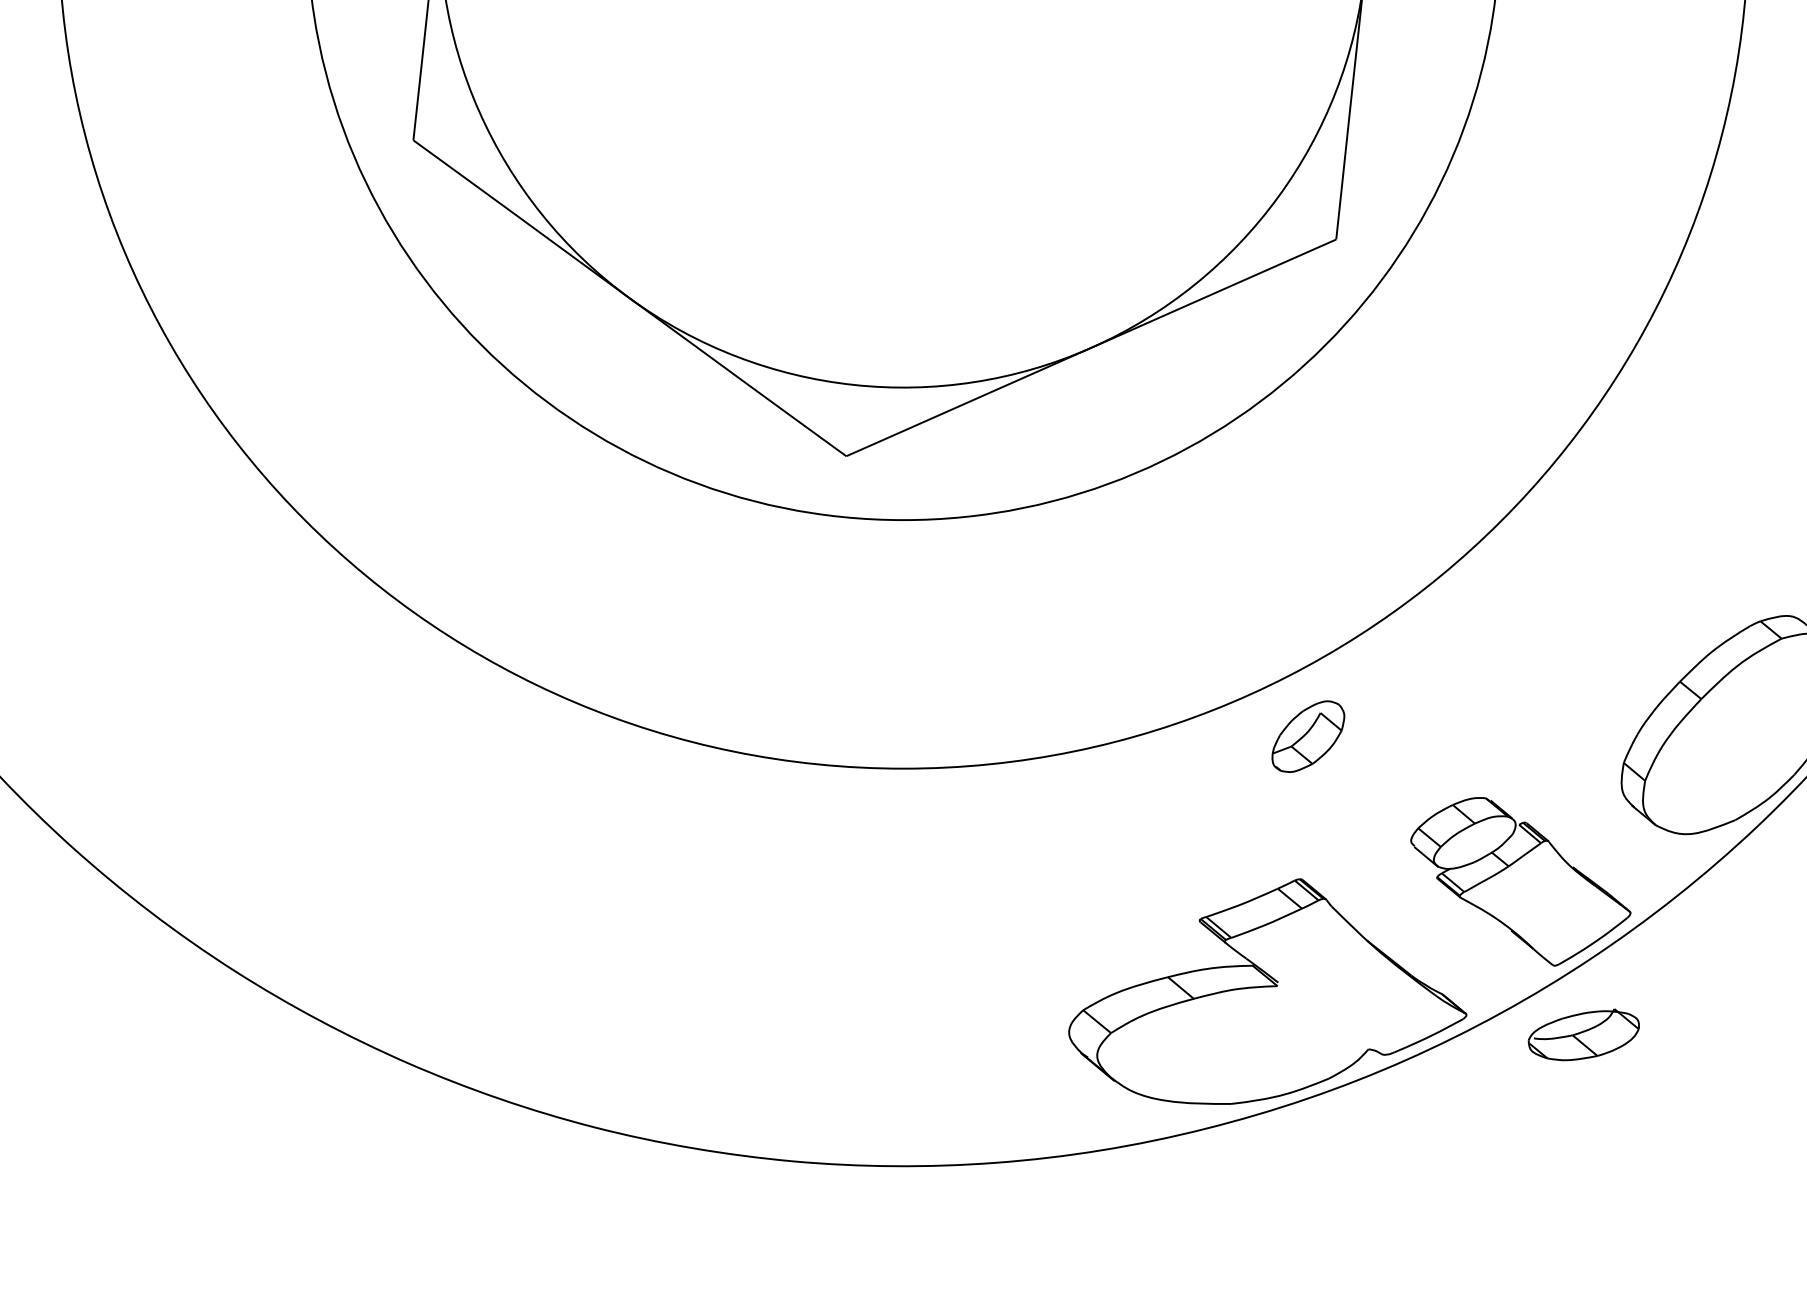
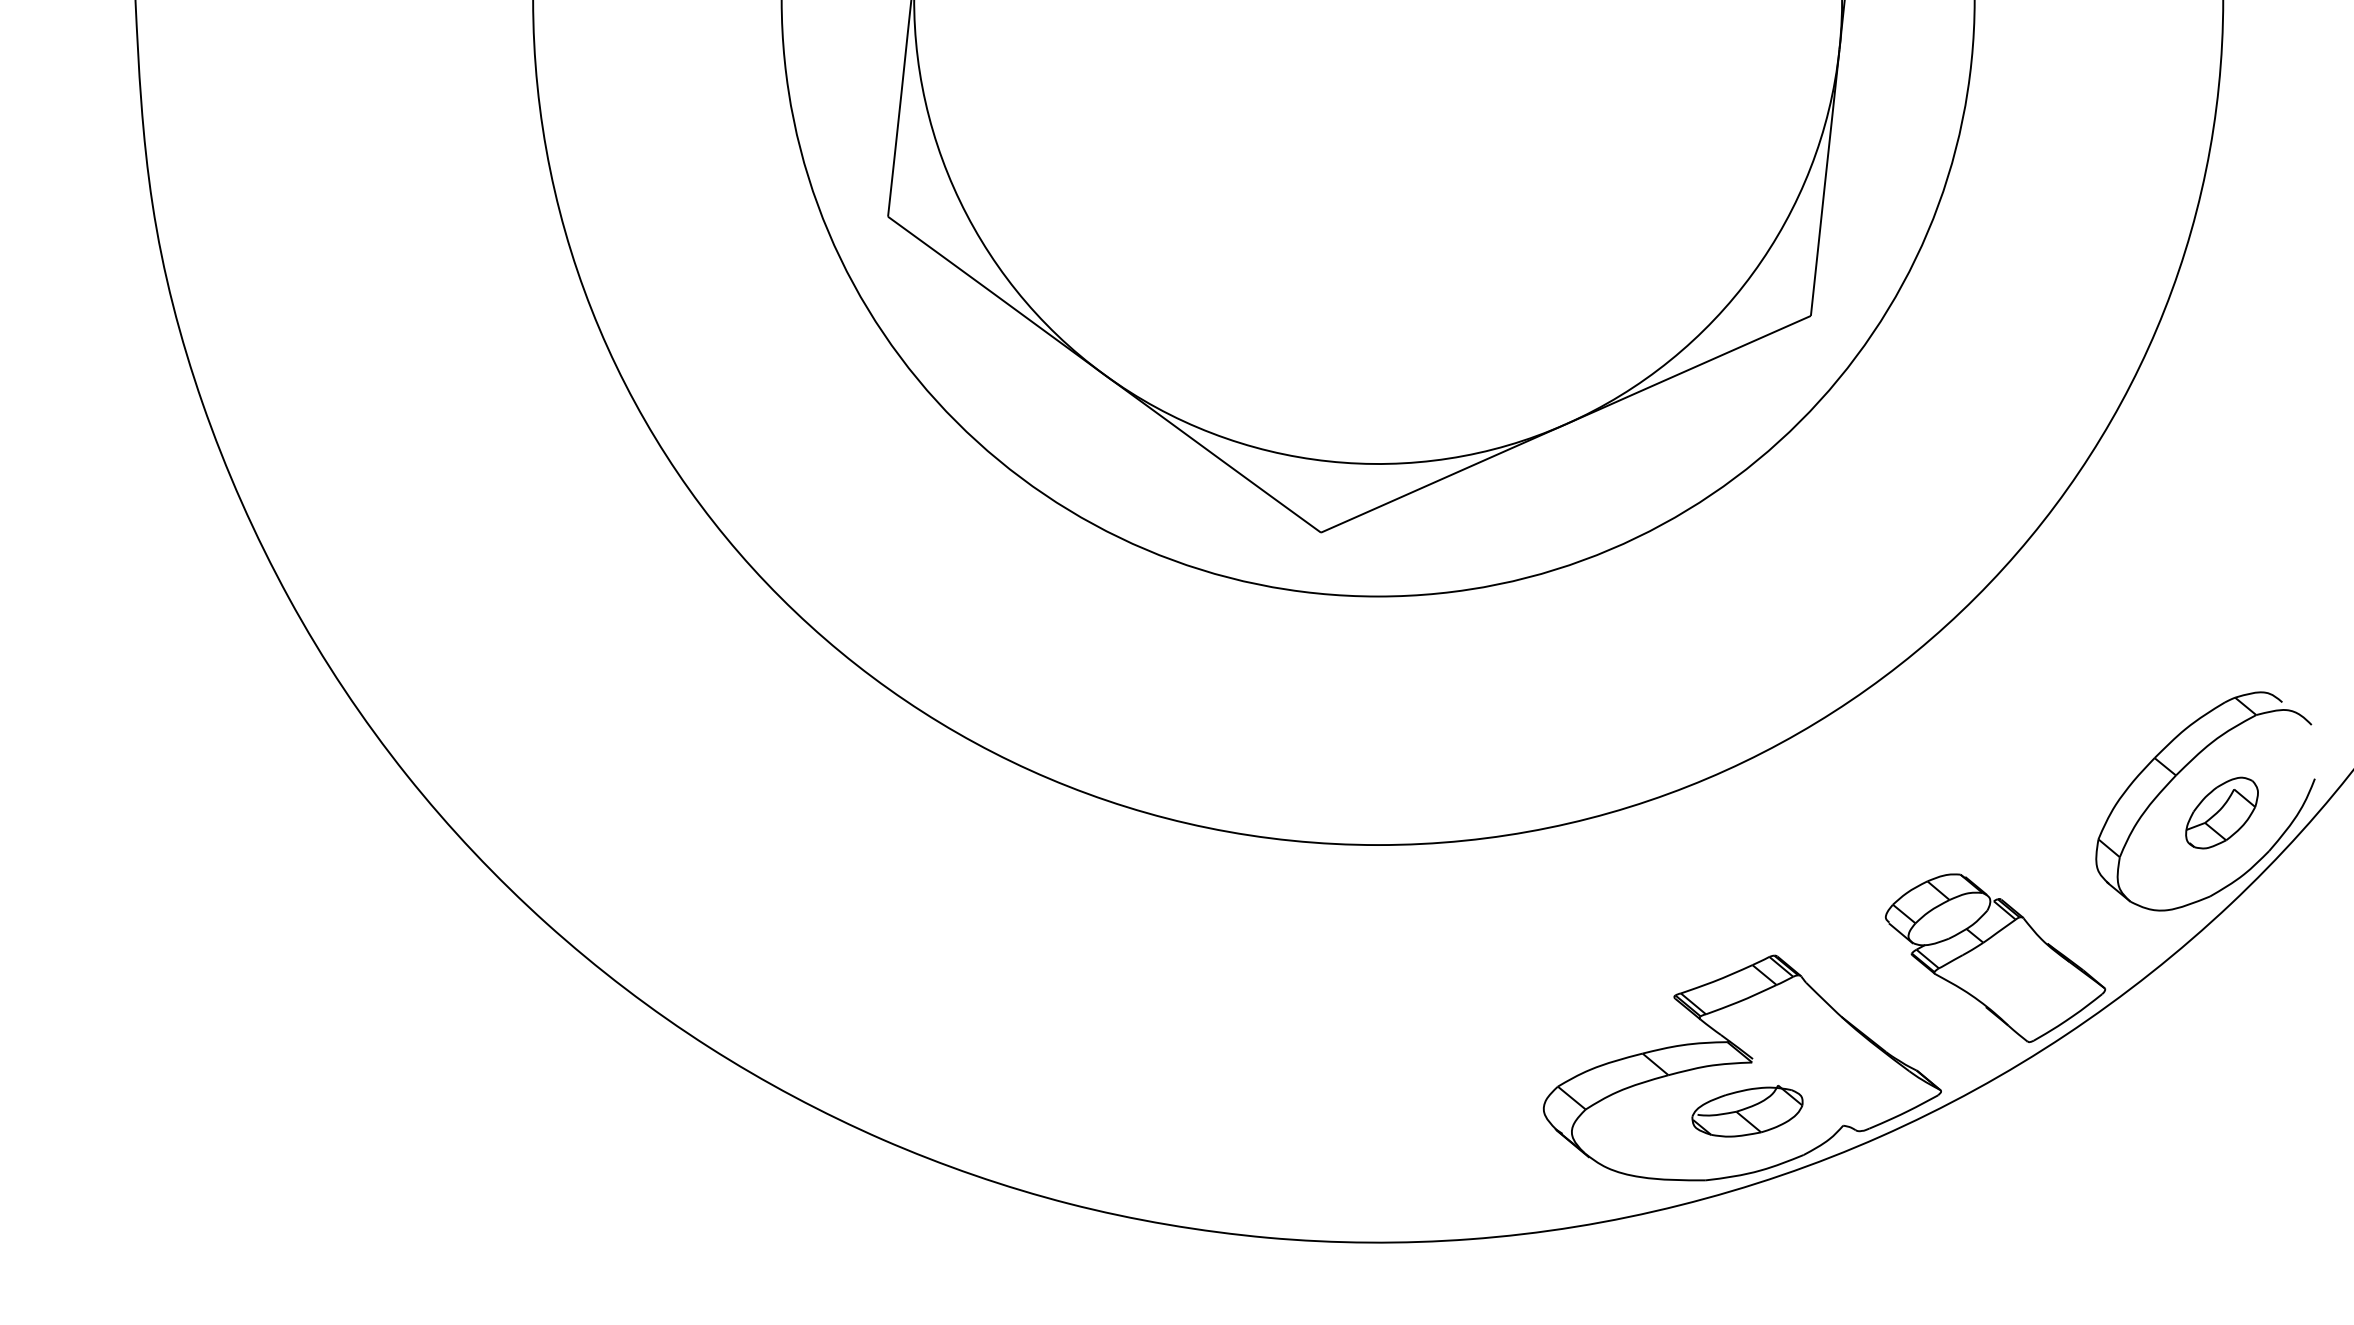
part: (1307, 736) -> (2221, 812), moved
part: (1583, 1035) -> (1747, 1111), moved

